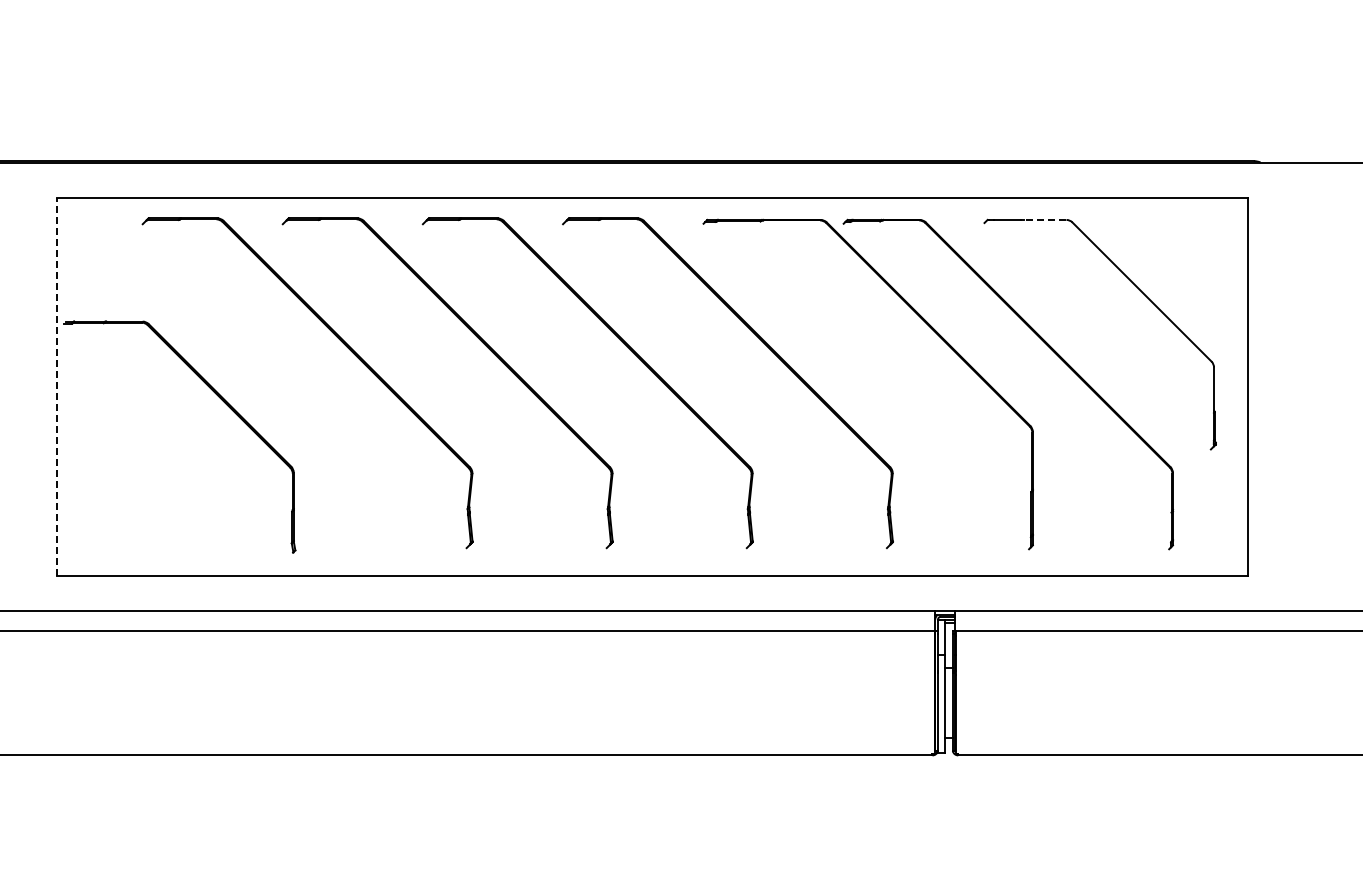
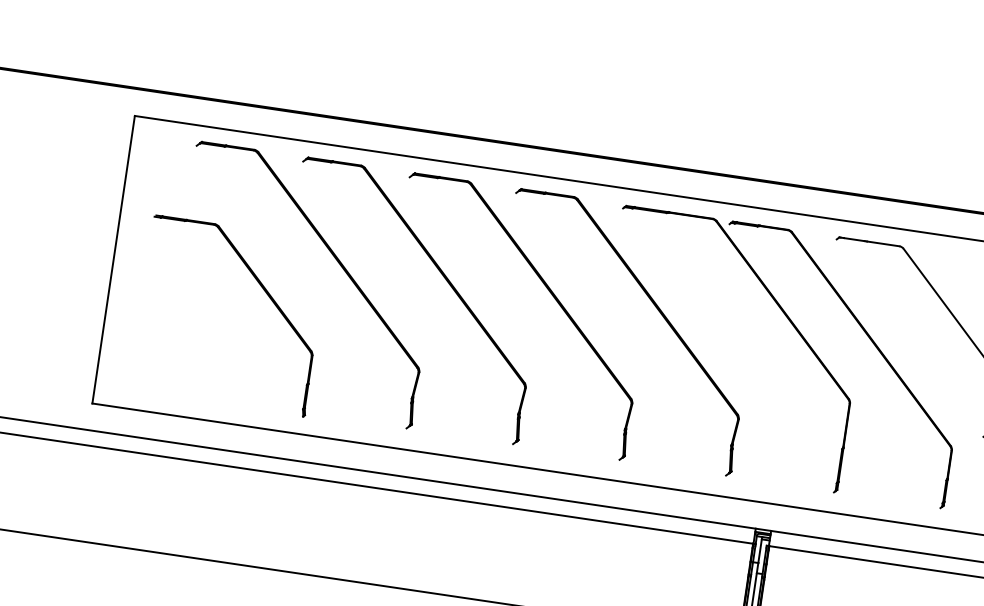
line: (1044, 219) -> (882, 243), dashed -> solid
line: (57, 386) -> (113, 259), dashed -> solid
part: (218, 397) -> (263, 290), moved

